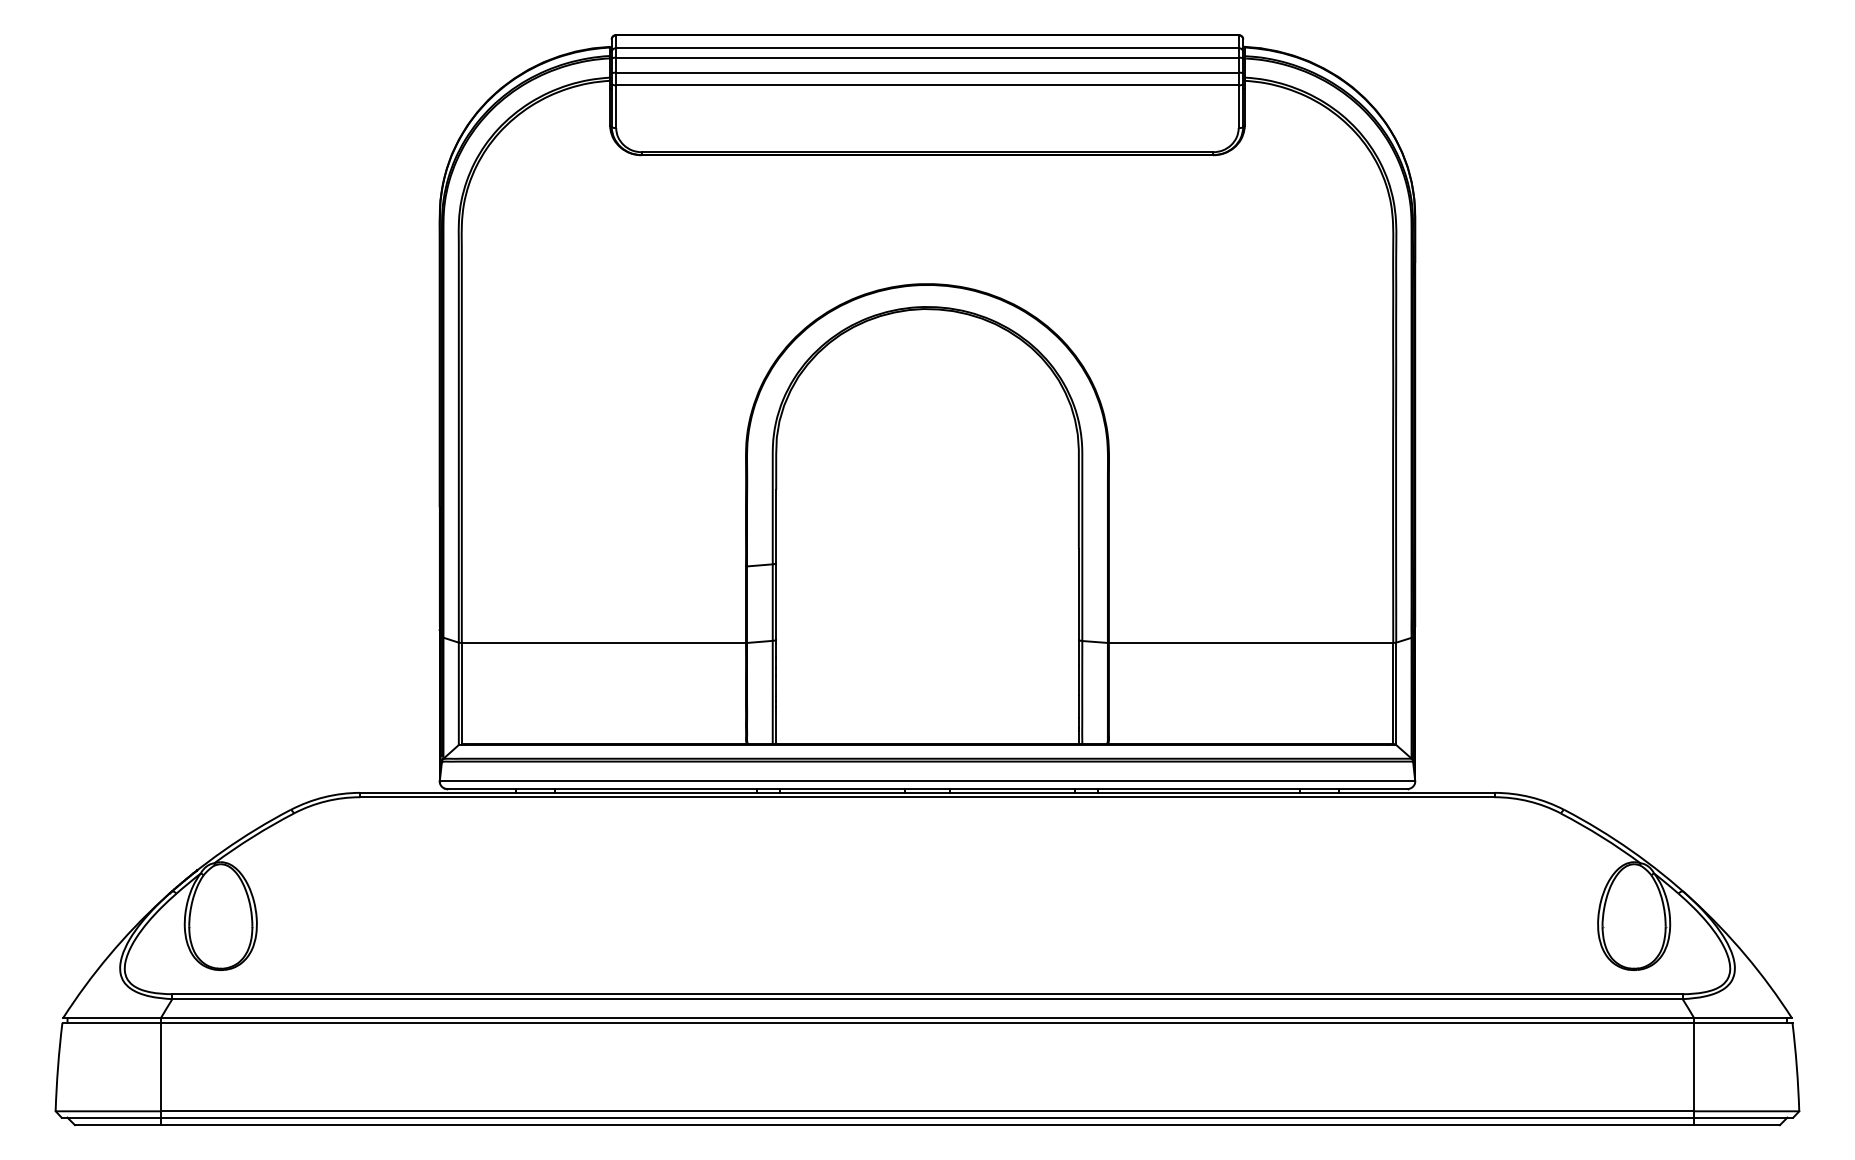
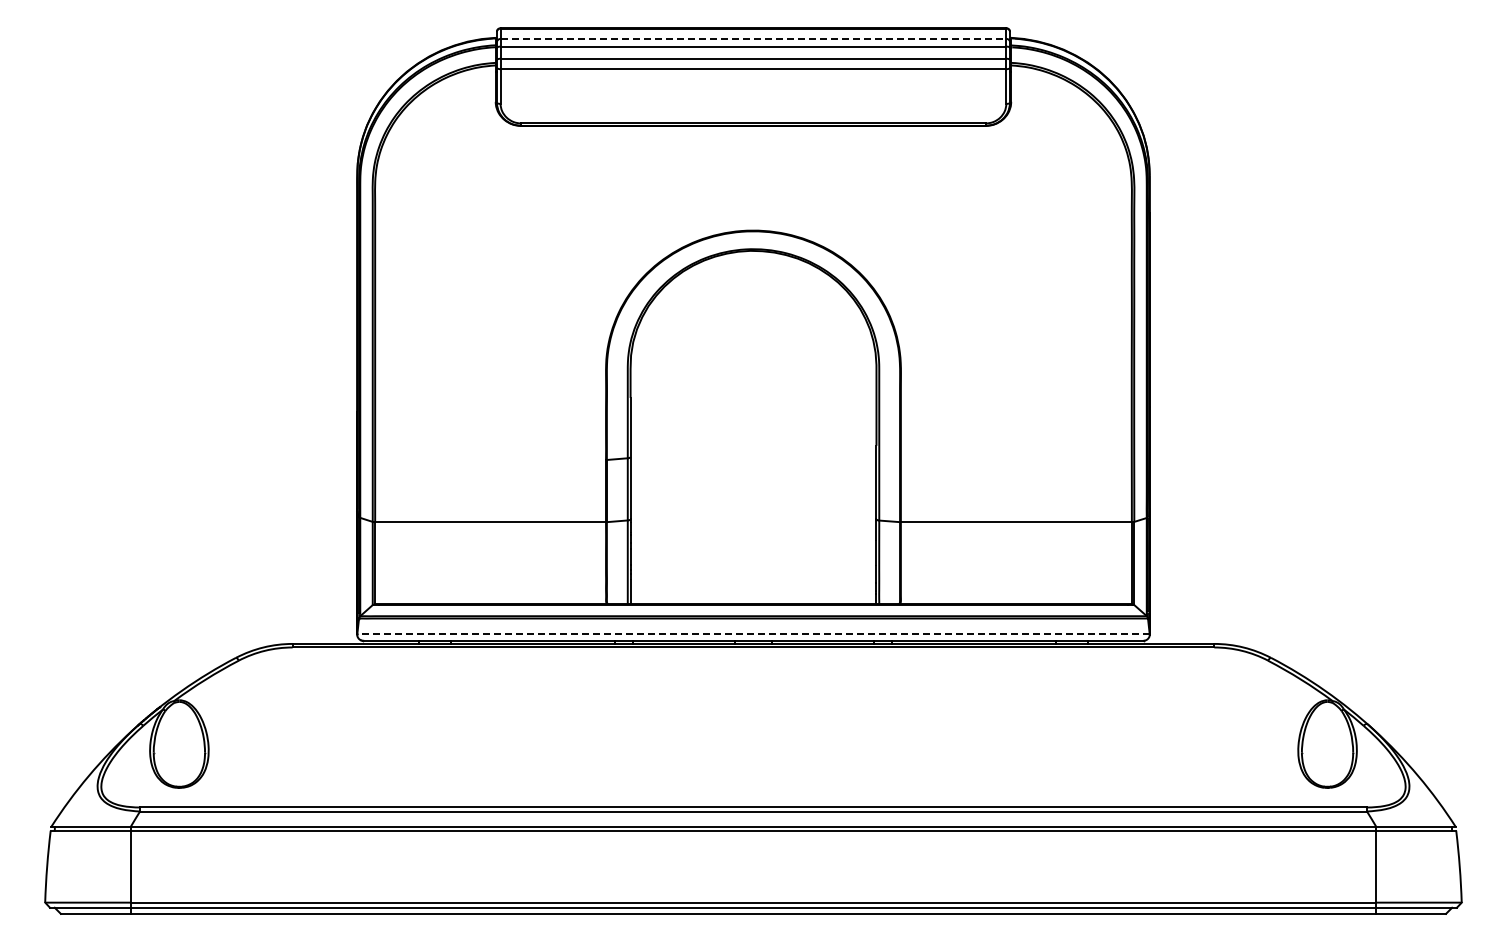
line: (927, 47) -> (753, 38), solid -> dashed
line: (927, 781) -> (753, 634), solid -> dashed

